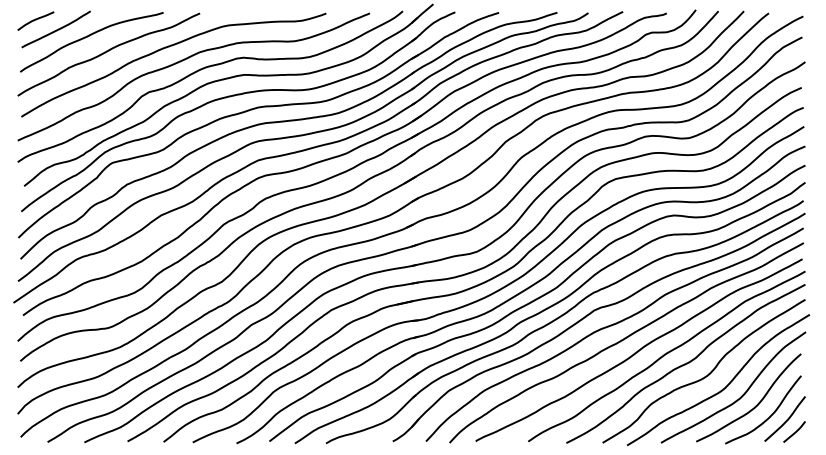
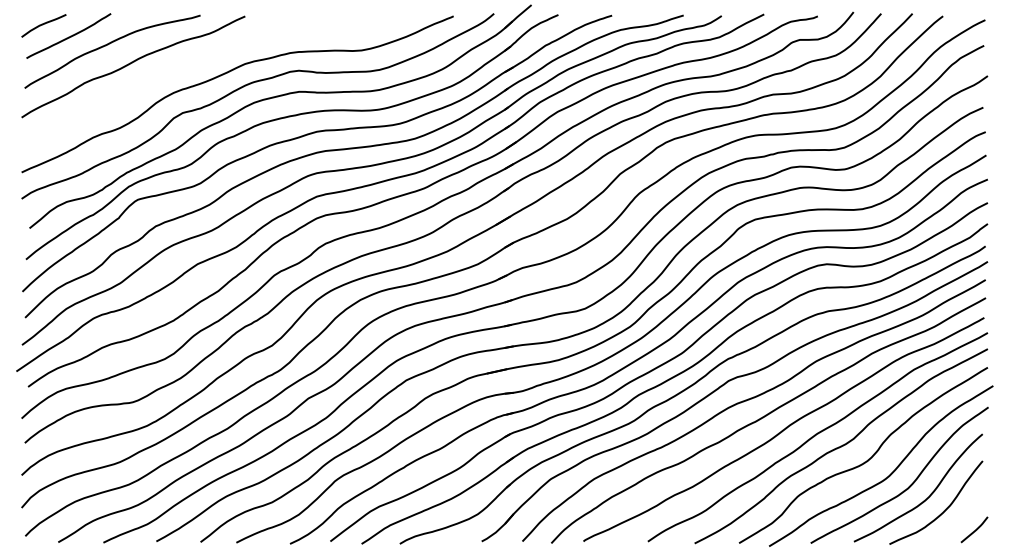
curve: (168, 47) -> (206, 58), removed
curve: (786, 420) -> (964, 515), removed

